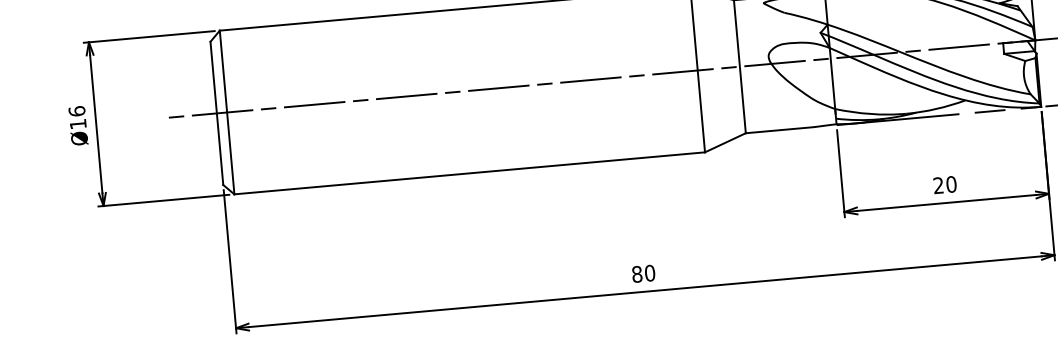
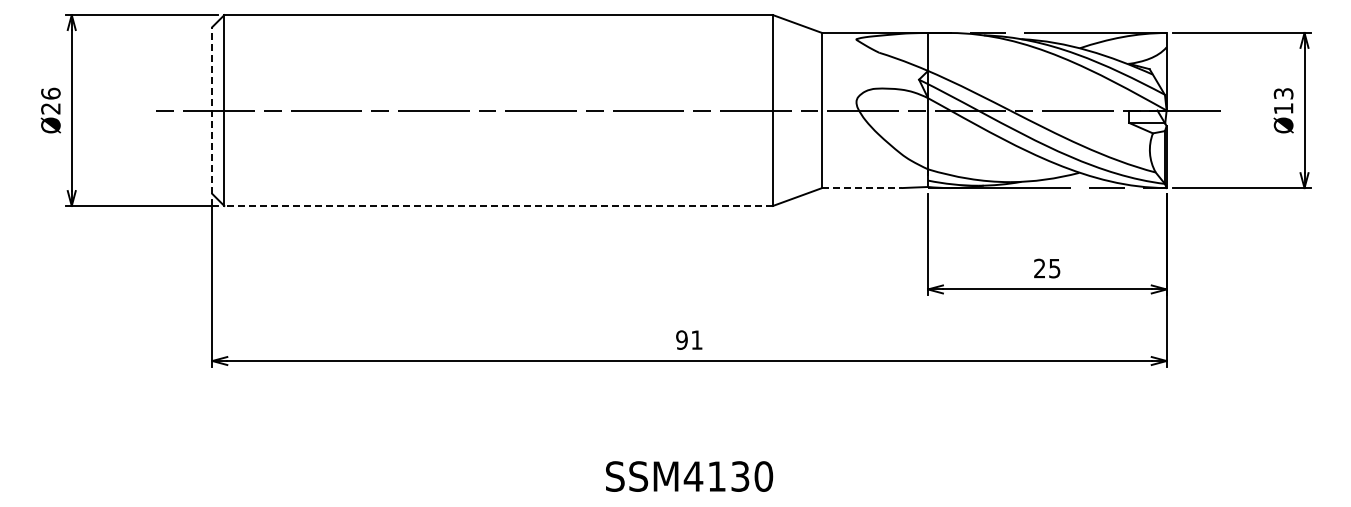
line: (216, 113) -> (212, 110), solid -> dashed
text: (77, 124) -> (50, 108), Ø16 -> Ø26
line: (779, 130) -> (861, 188), solid -> dashed
line: (469, 172) -> (498, 205), solid -> dashed
text: (951, 184) -> (1054, 268), 20 -> 25
text: (643, 273) -> (689, 339), 80 -> 91

